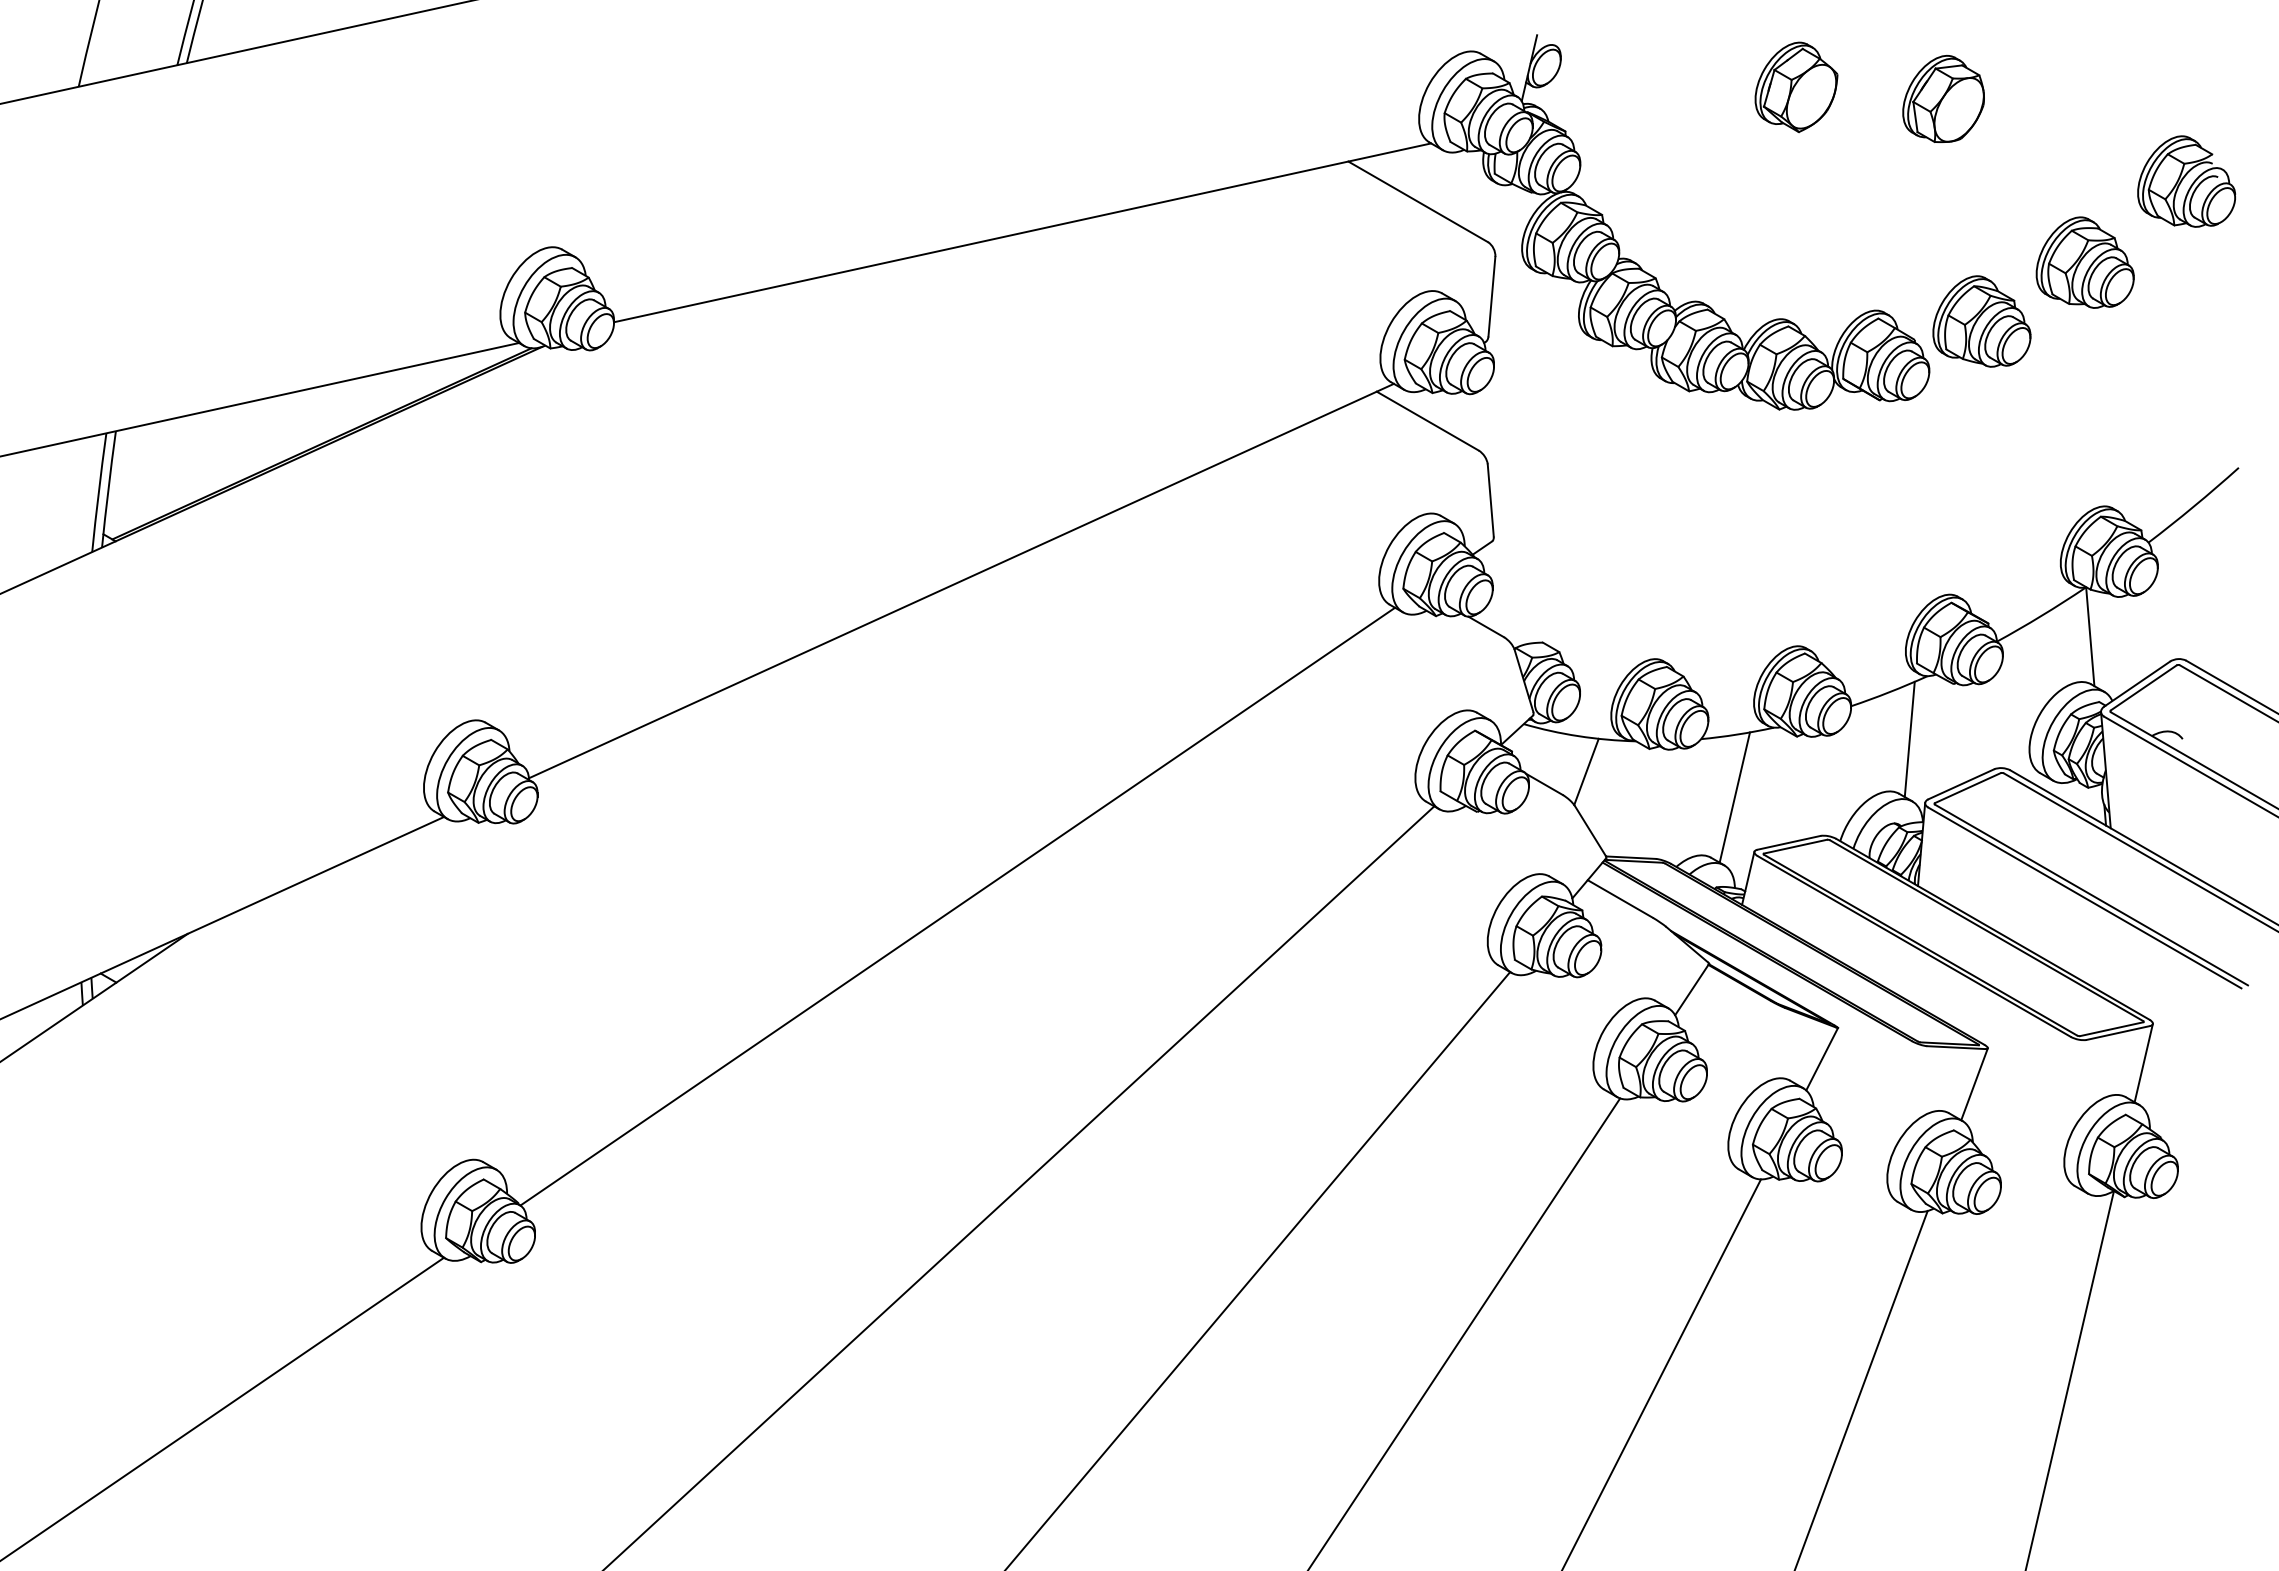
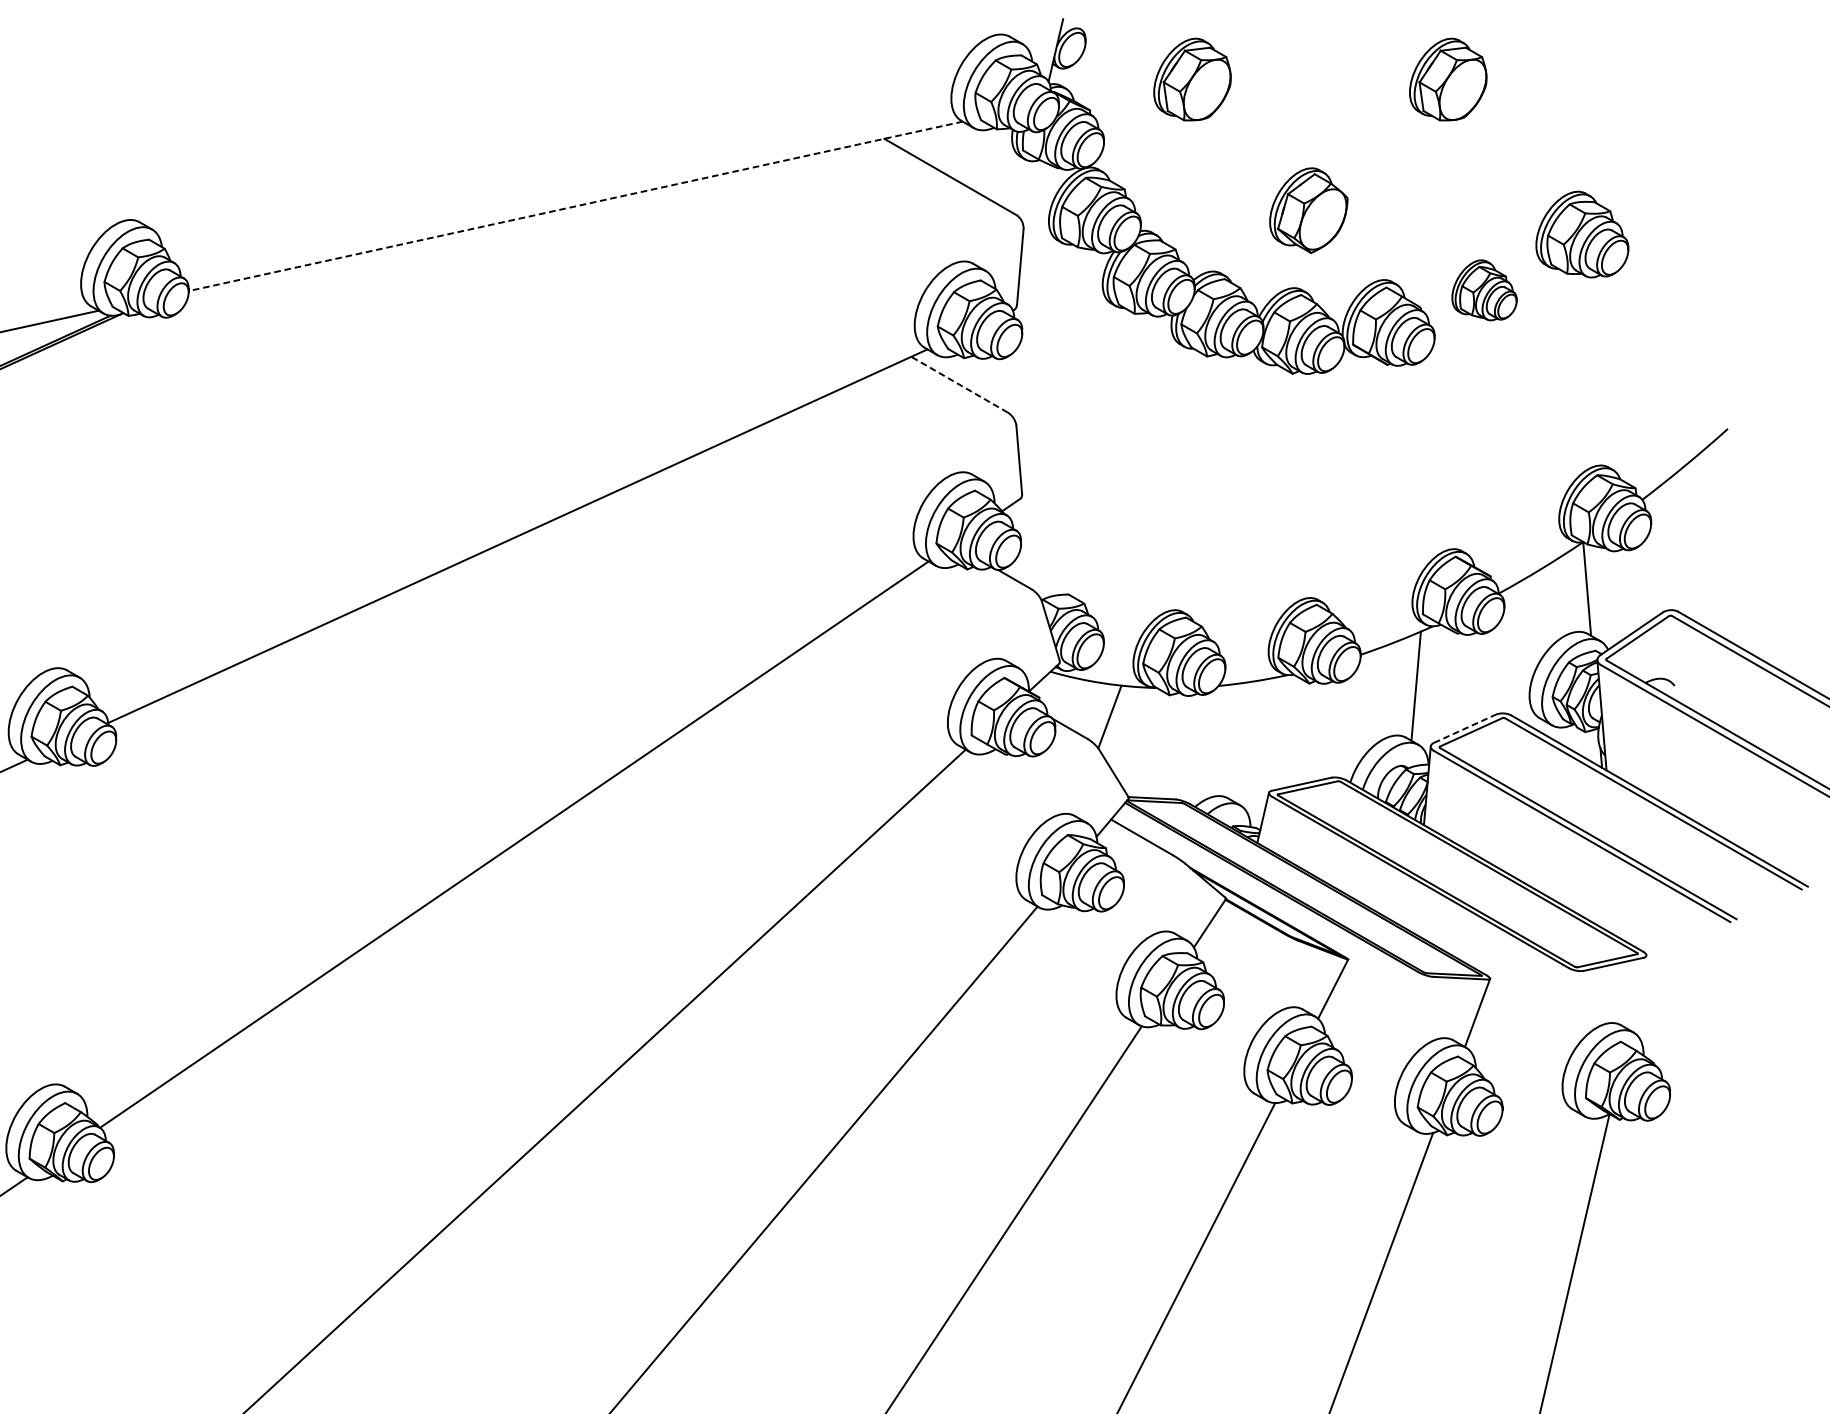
part: (1796, 87) -> (1308, 210), moved
part: (1673, 98) -> (1192, 79), added
part: (2186, 181) -> (1678, 157), removed
line: (1022, 232) -> (575, 206), solid -> dashed
part: (1981, 321) -> (1484, 290), size x0.7
line: (1427, 421) -> (959, 385), solid -> dashed
line: (1961, 784) -> (1465, 728), solid -> dashed
line: (1734, 797) -> (1250, 741), removed
line: (2143, 1063) -> (1637, 993), removed

